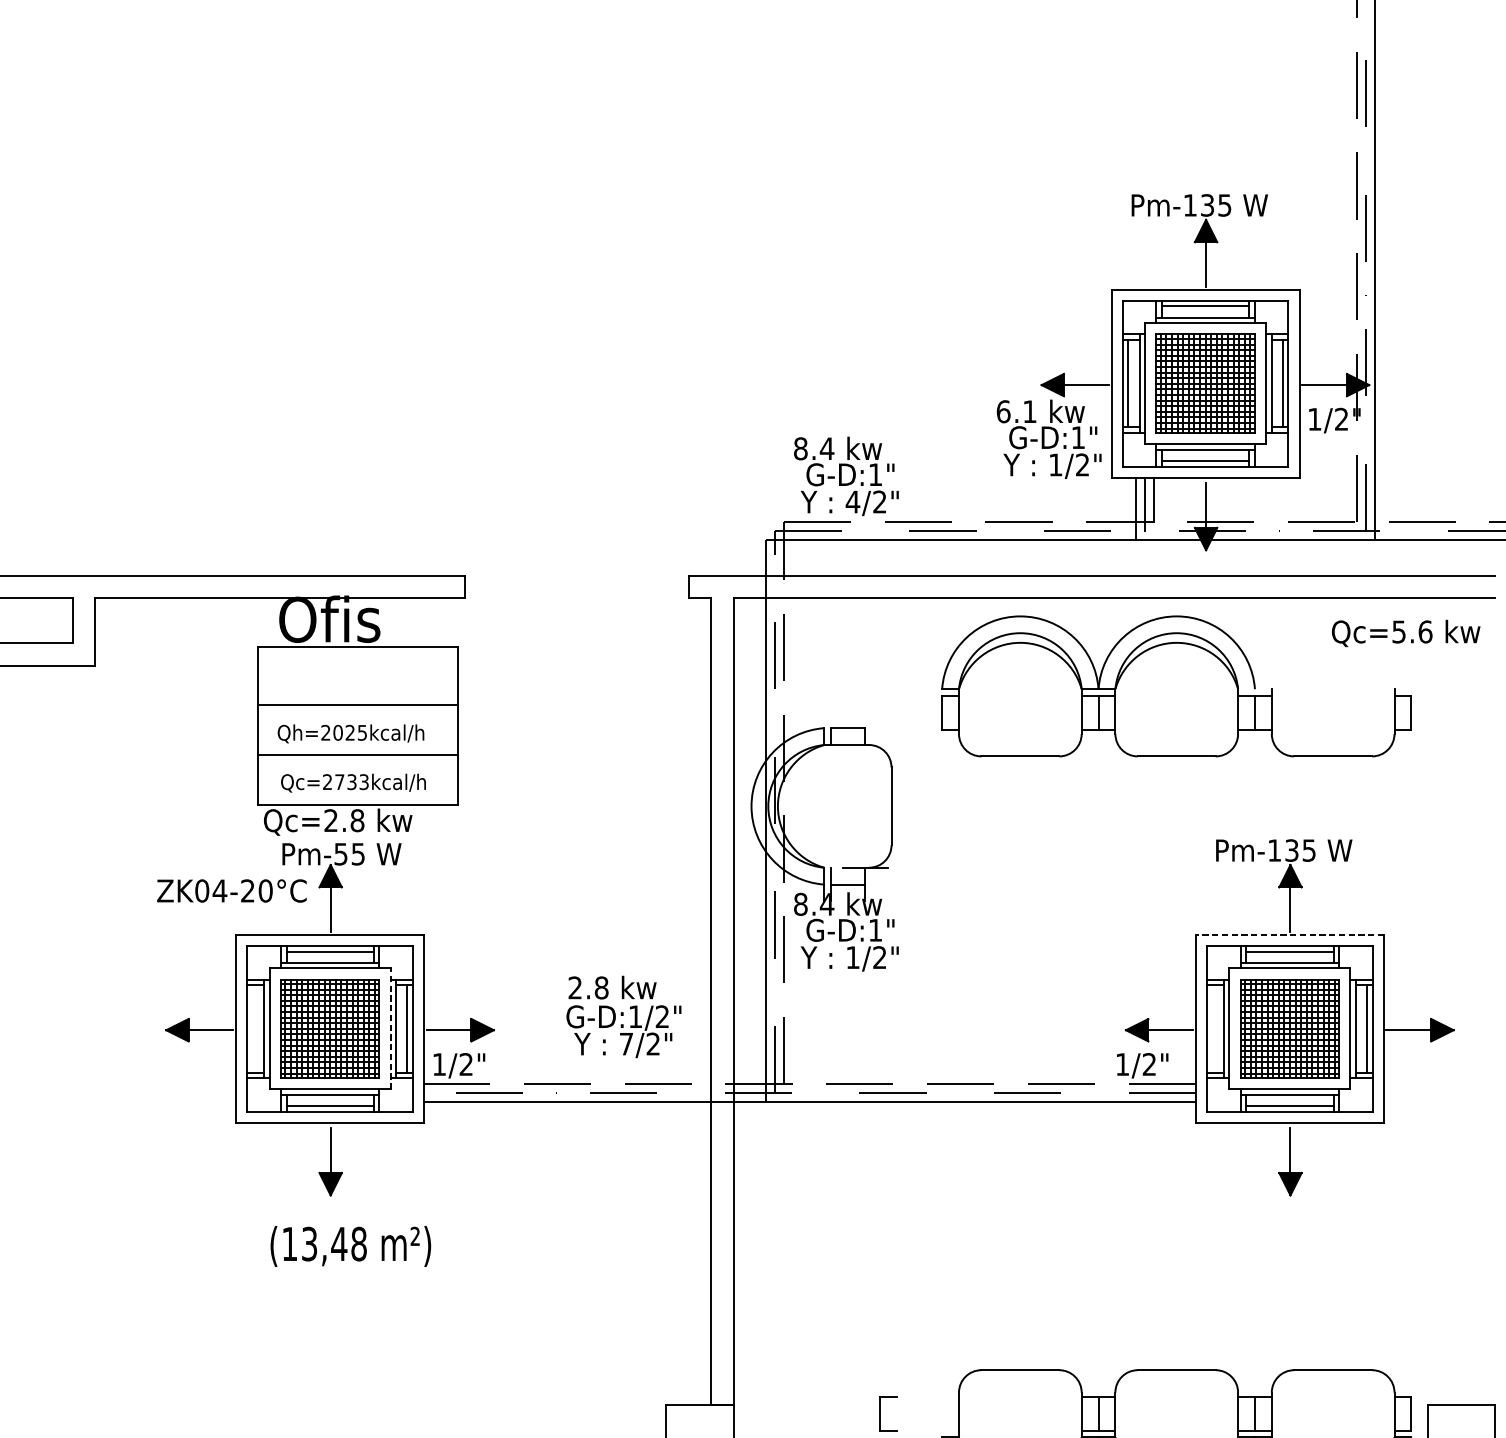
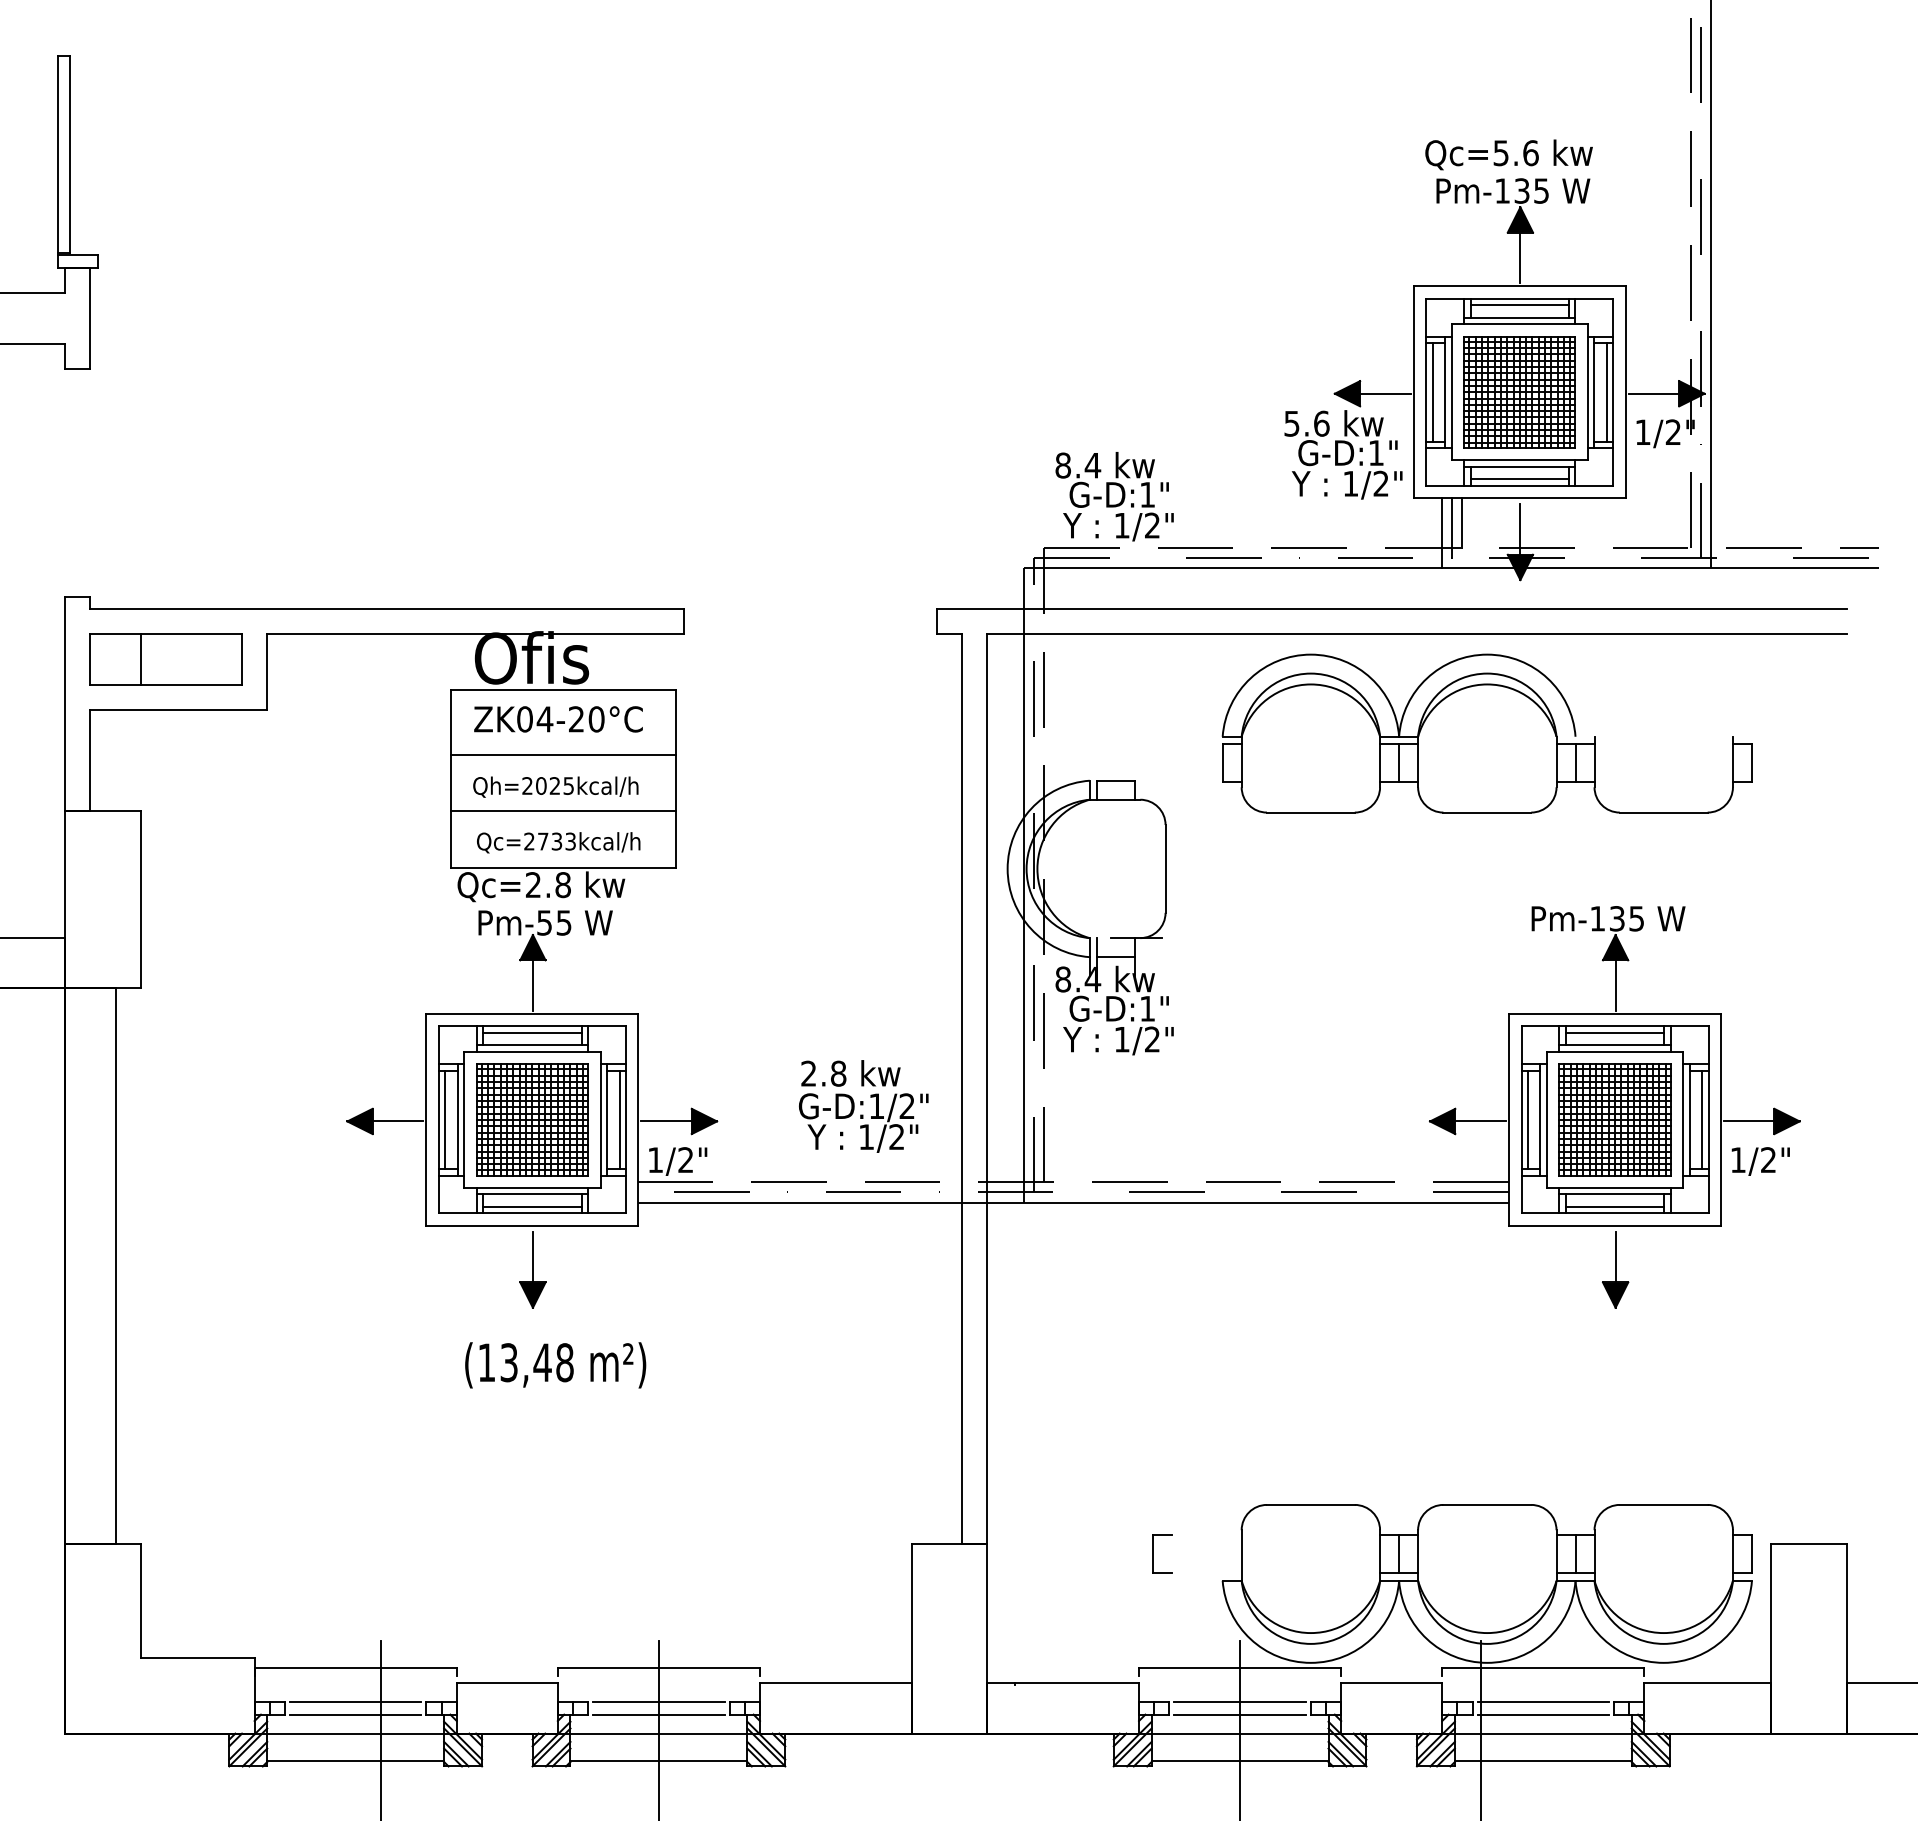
text: (1016, 411) -> (1306, 423), 6.1 -> 5.6
text: (852, 501) -> (1121, 525), 4/2" -> 1/2"
text: (1405, 633) -> (1508, 154), moved
text: (231, 891) -> (558, 719), moved
line: (1289, 934) -> (1614, 1013), dashed -> solid
line: (253, 1028) -> (445, 1119), added
line: (390, 1028) -> (600, 1119), dashed -> solid
line: (1212, 1028) -> (1527, 1119), added
text: (626, 1043) -> (866, 1136), 7/2" -> 1/2"
text: (1142, 1065) -> (1760, 1161), moved

